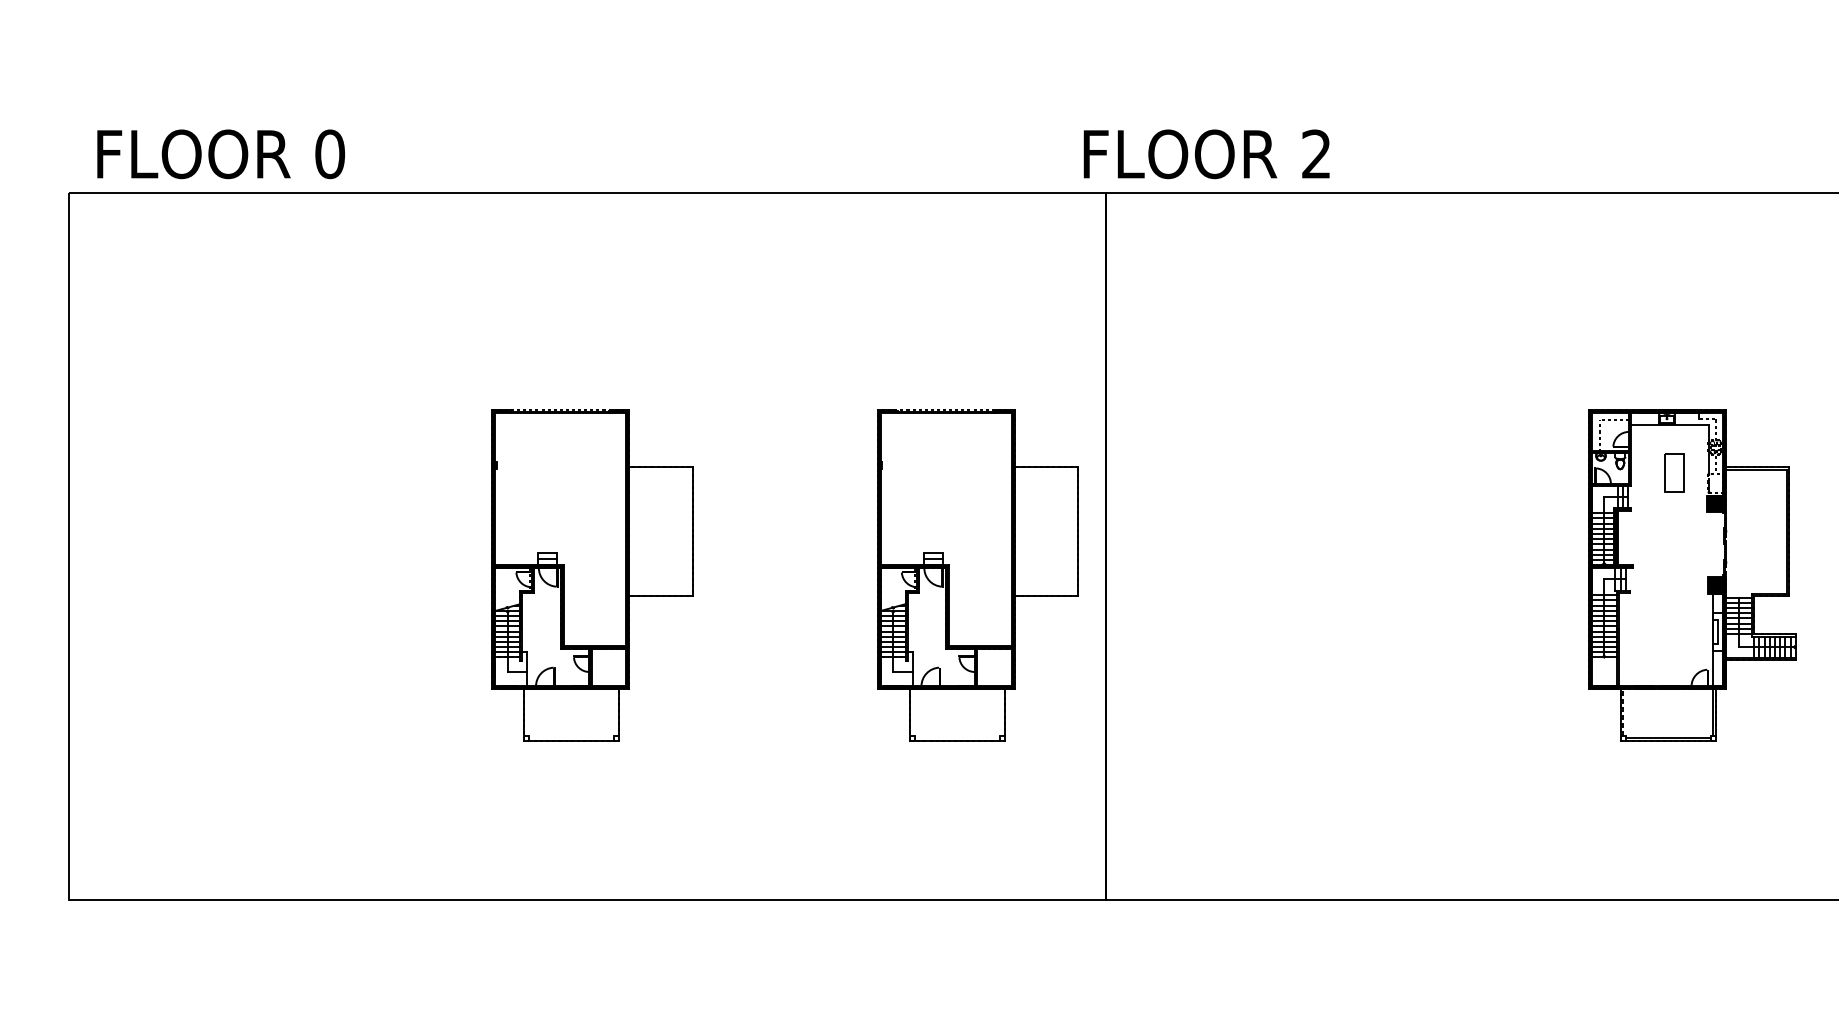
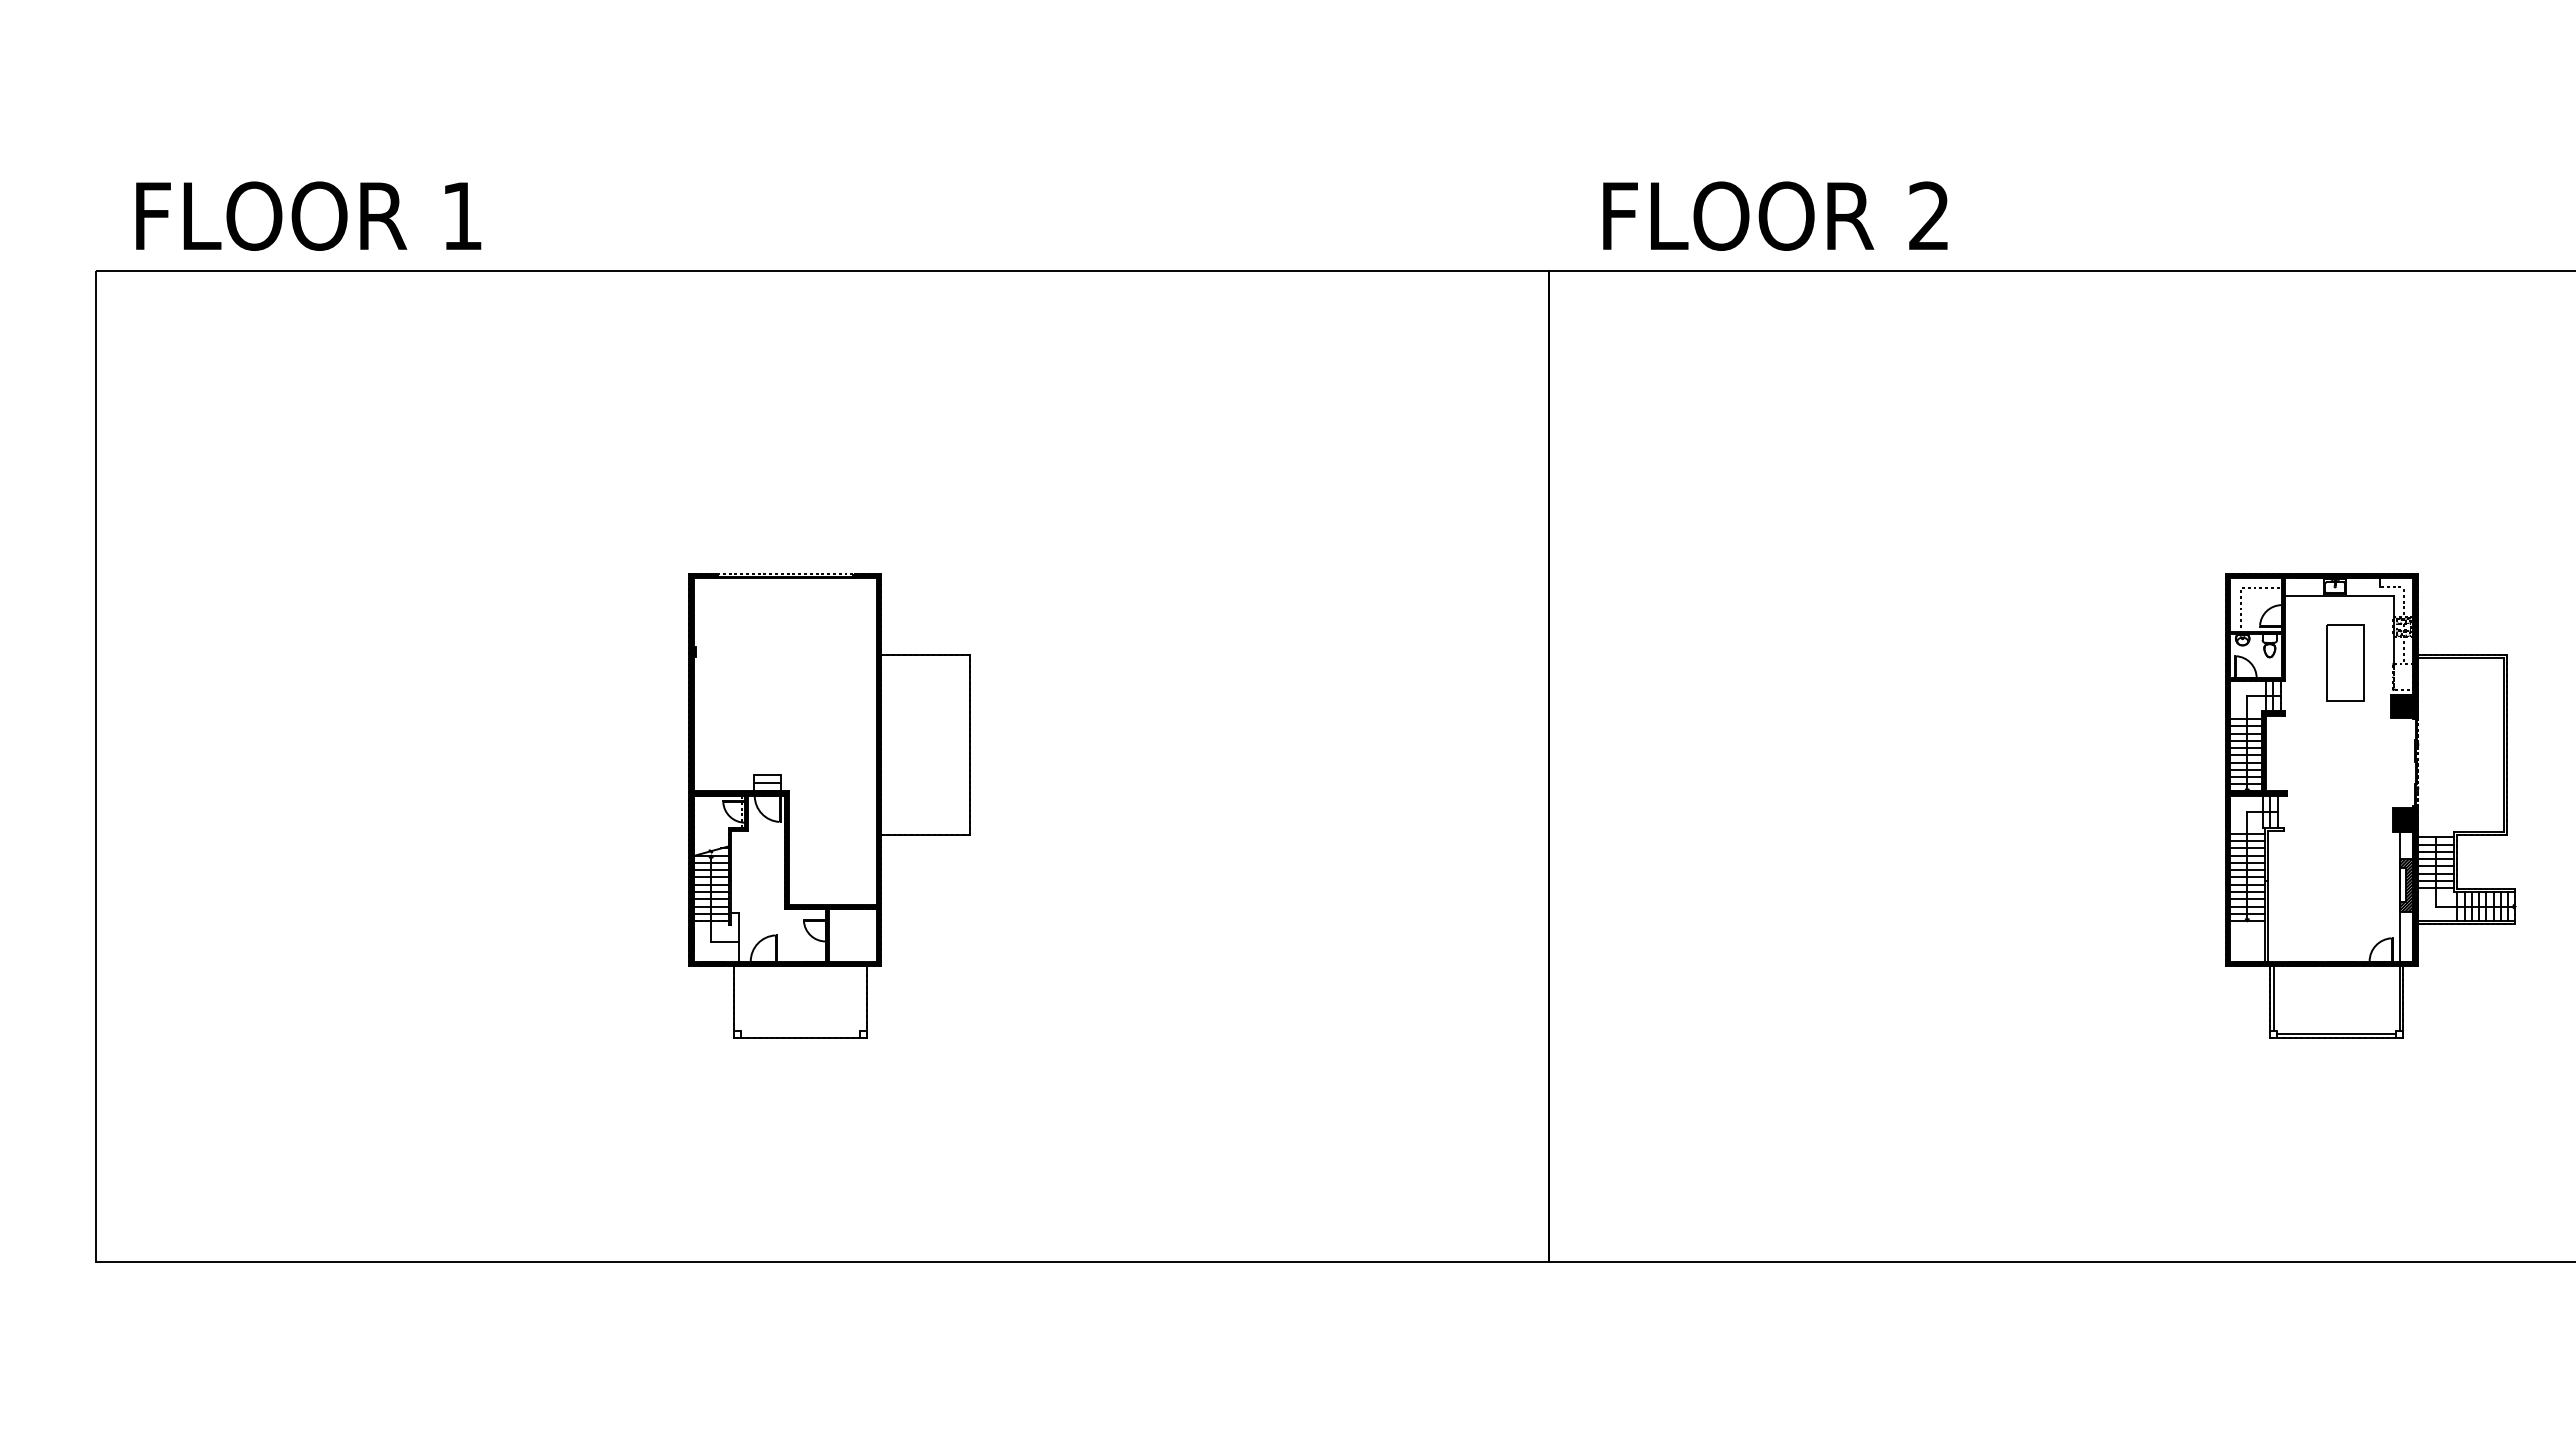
text: (330, 153) -> (462, 215), 0 -> 1
text: (1206, 153) -> (1775, 215), moved
part: (1674, 472) -> (2345, 662), size x1.43
part: (977, 574) -> (1369, 805), removed
hatch: (1717, 631) -> (2406, 884), added
line: (1623, 712) -> (2274, 997), dashed -> solid

